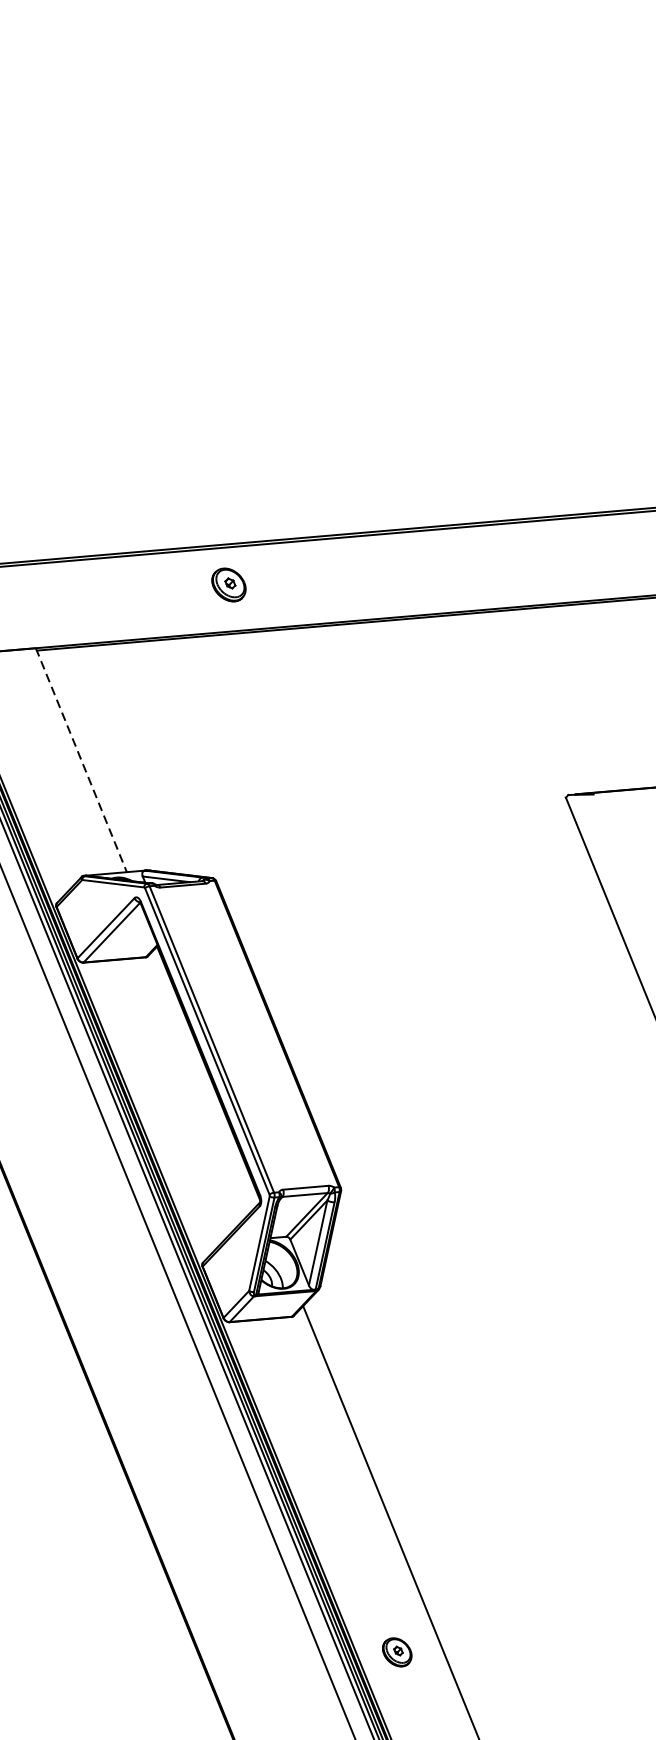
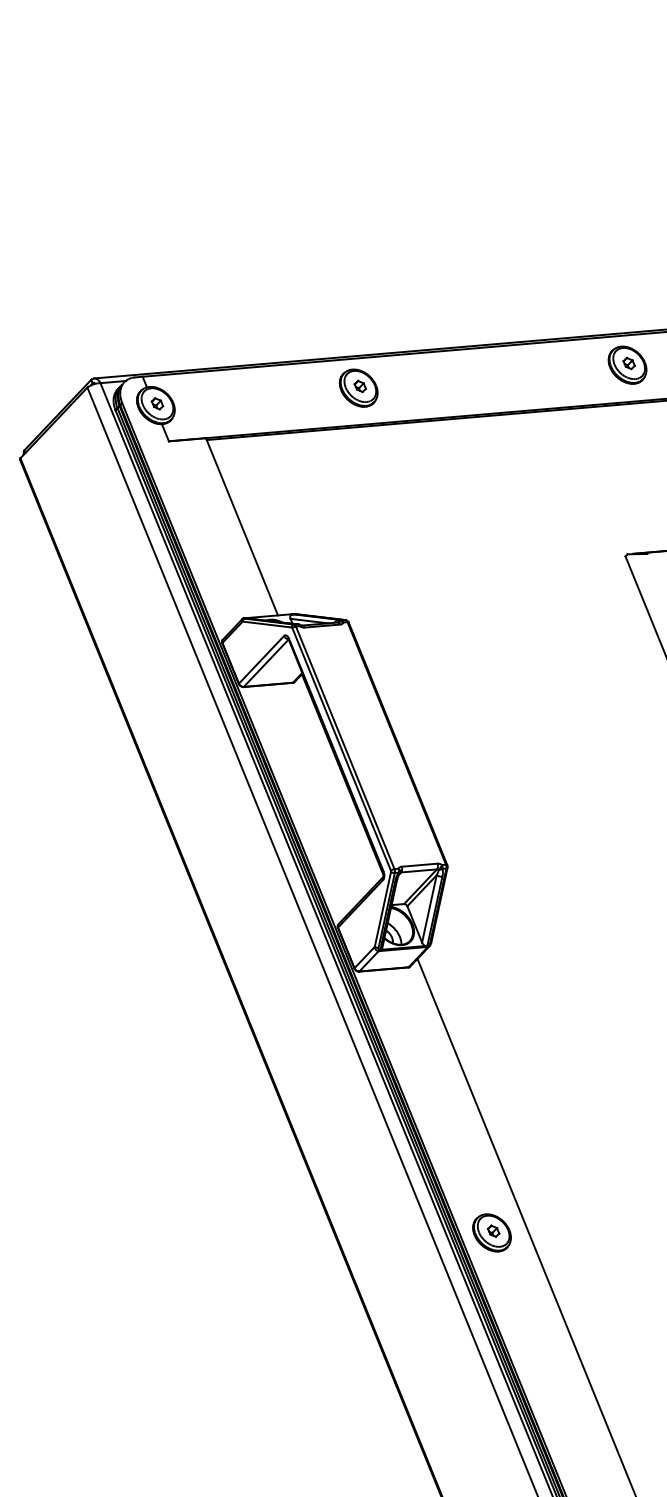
part: (568, 555) -> (627, 364), added
part: (228, 584) -> (358, 387), size x1.43
line: (80, 759) -> (241, 526), dashed -> solid
part: (396, 1651) -> (491, 1232), size x1.67

